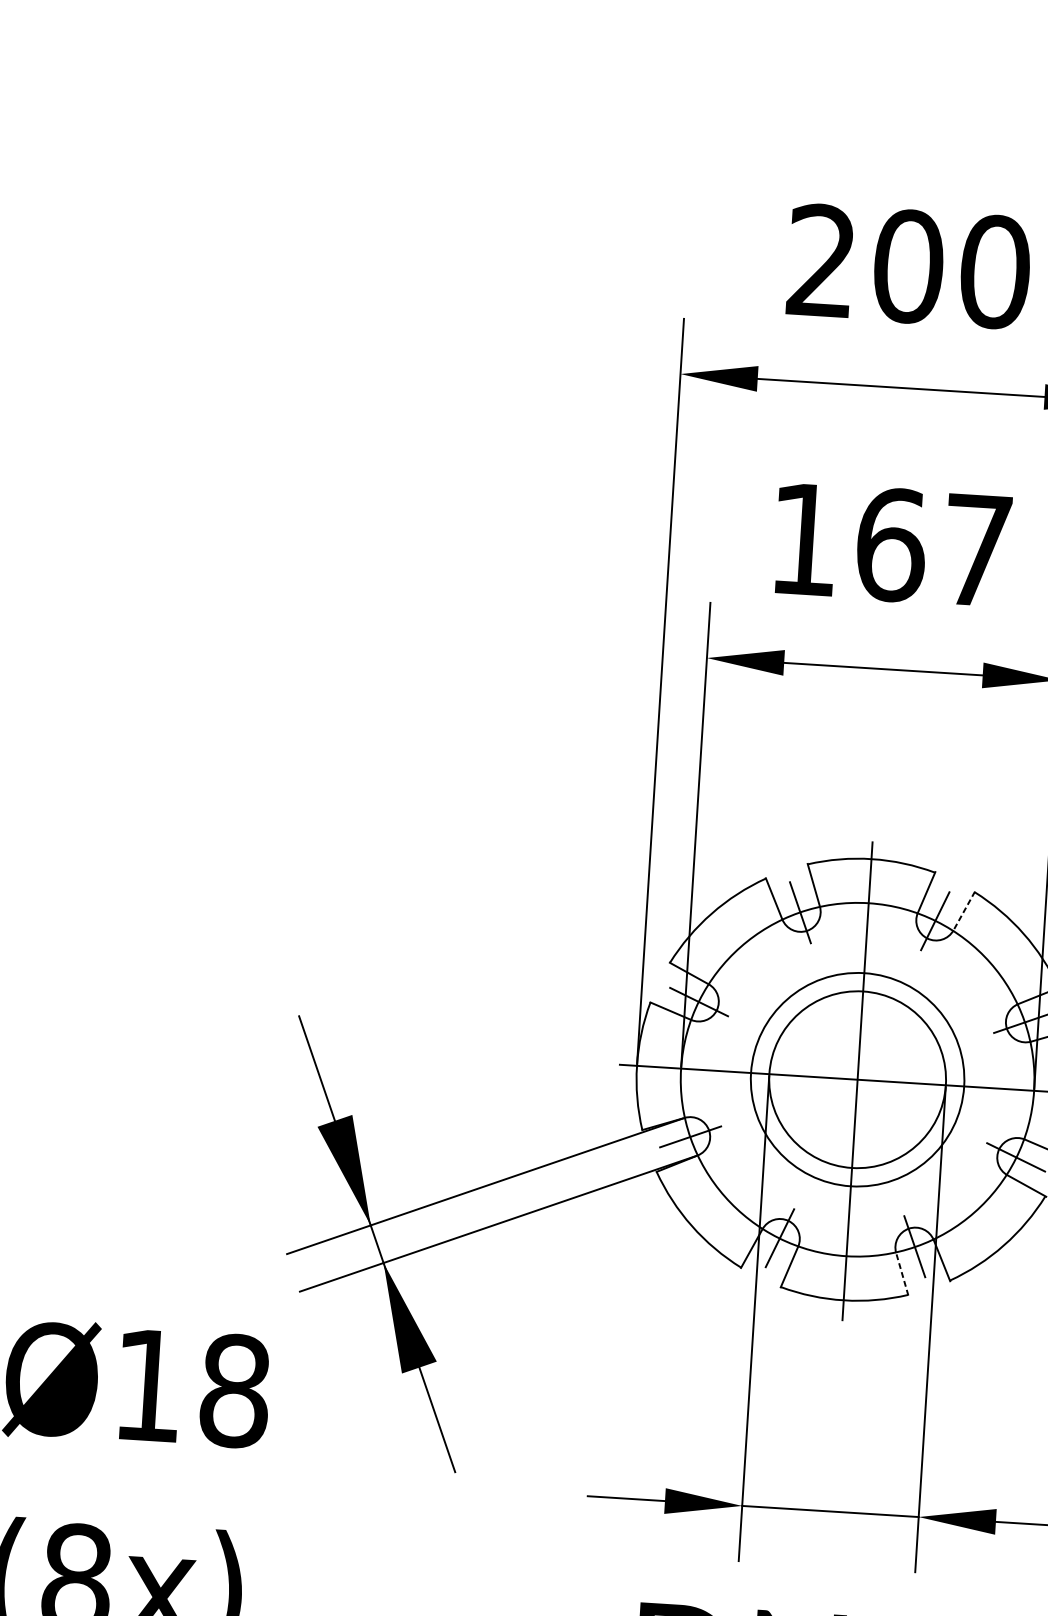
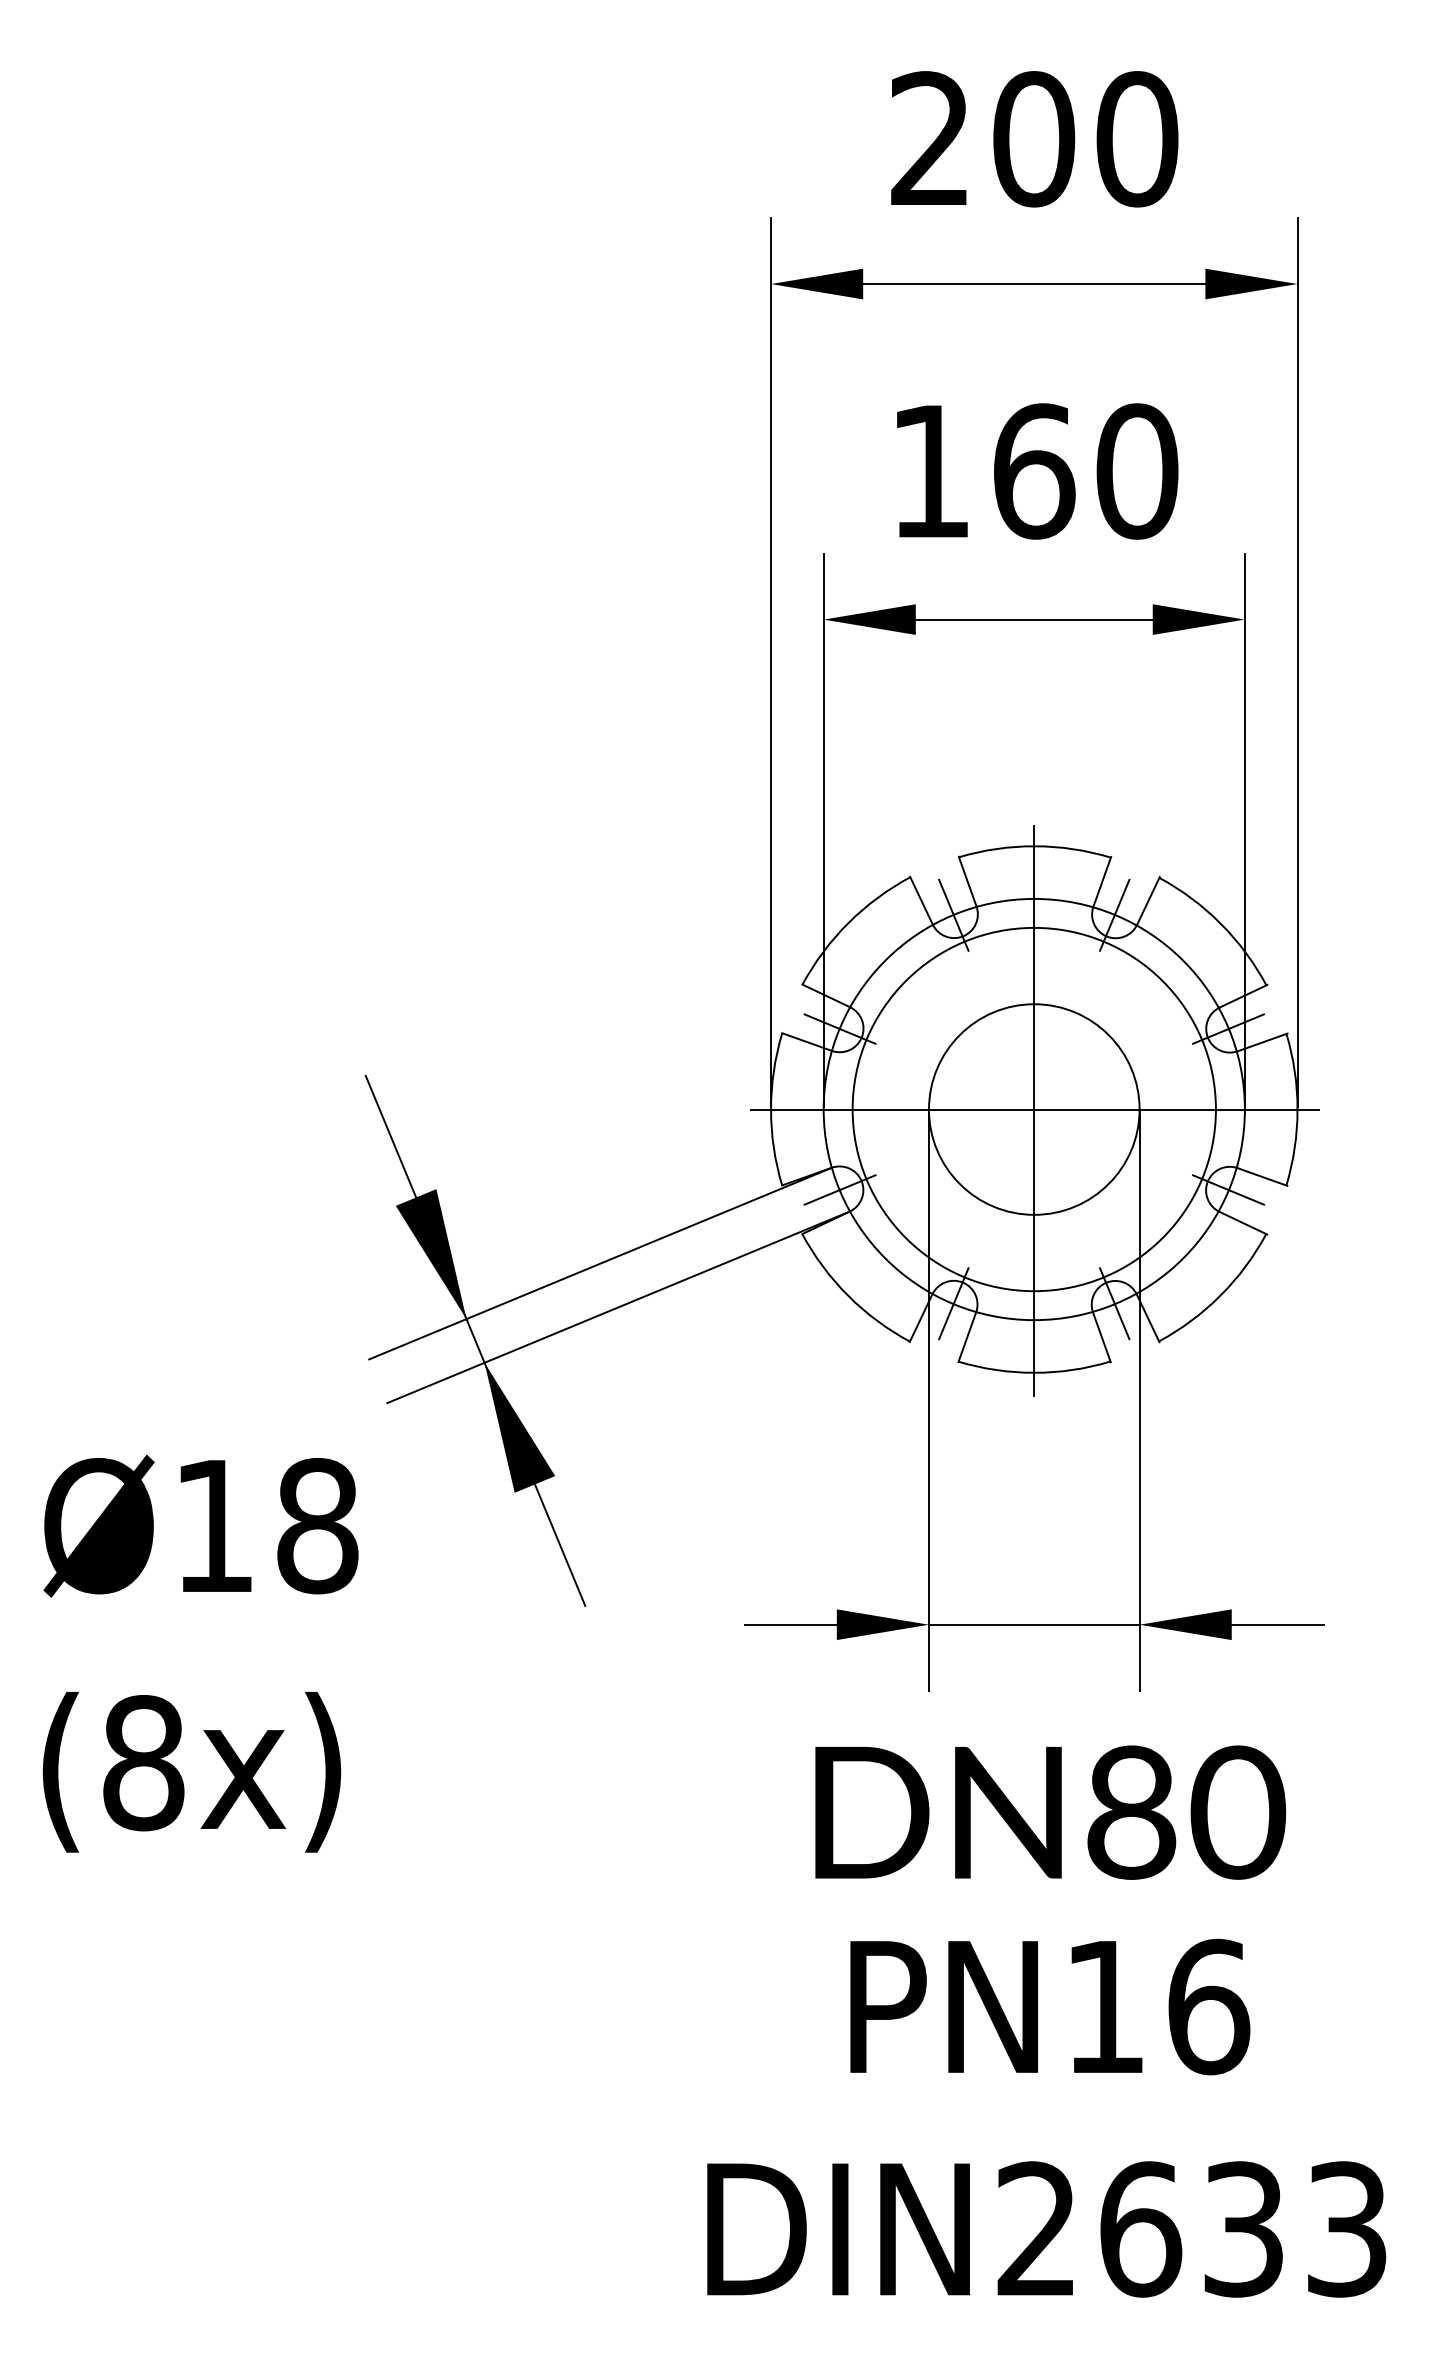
text: (977, 550) -> (1137, 471), 167 -> 160
line: (964, 911) -> (1148, 901), dashed -> solid
circle: (856, 1079) -> (1033, 1109), size x1.43
line: (901, 1273) -> (1101, 1336), dashed -> solid

